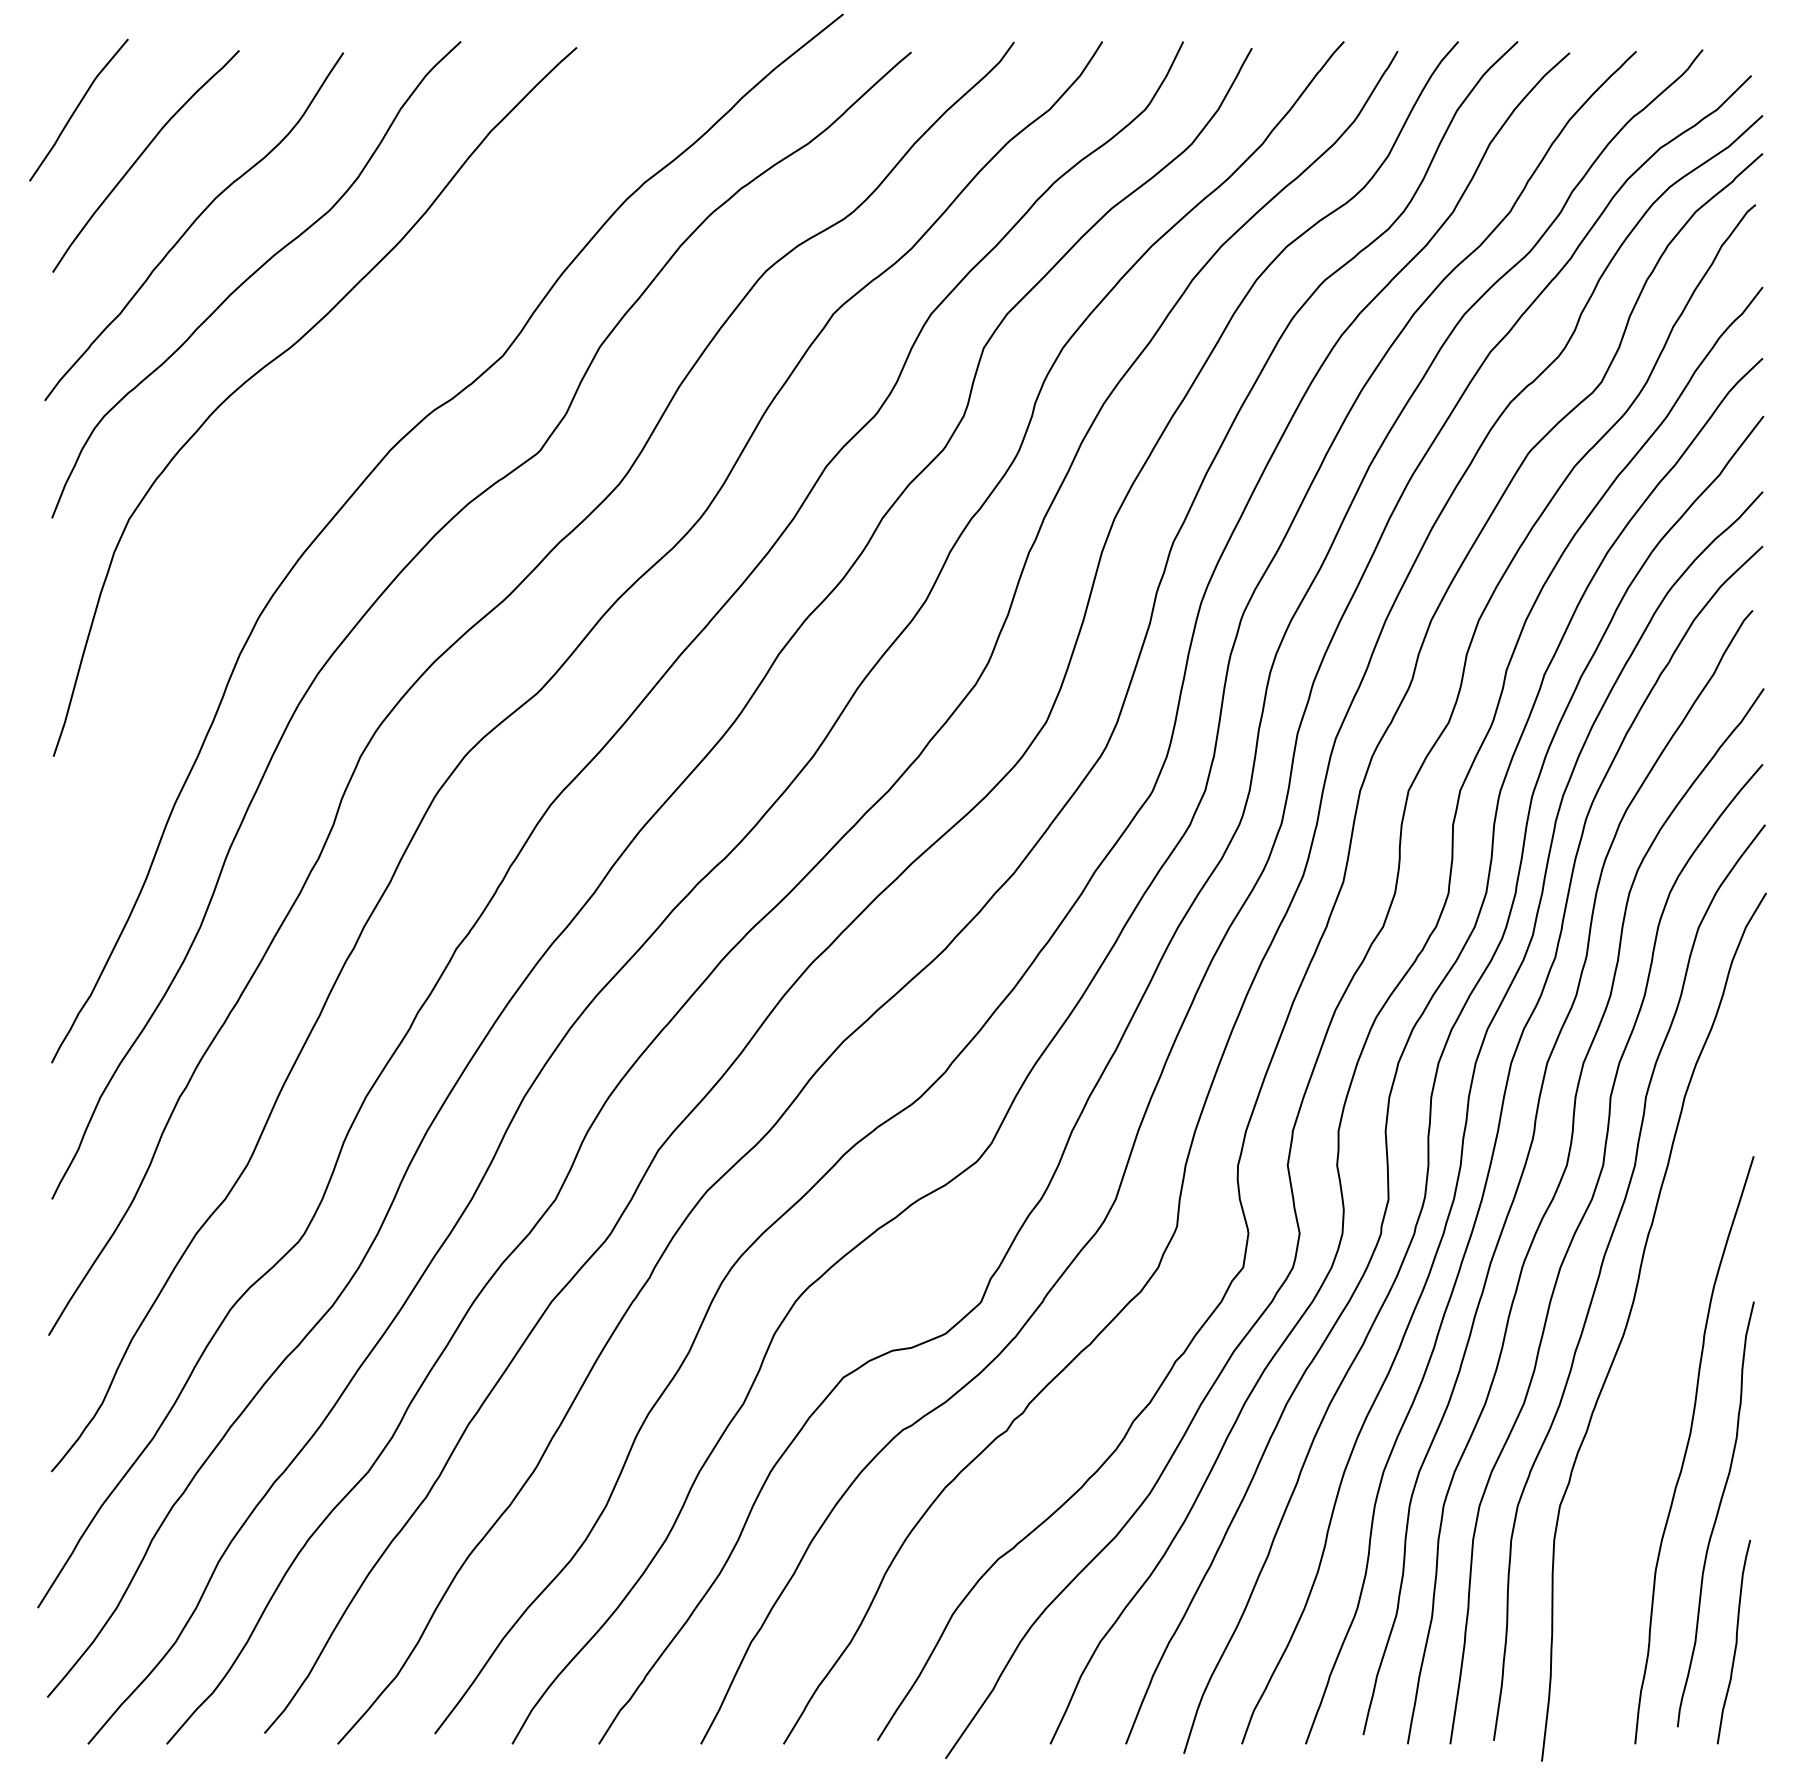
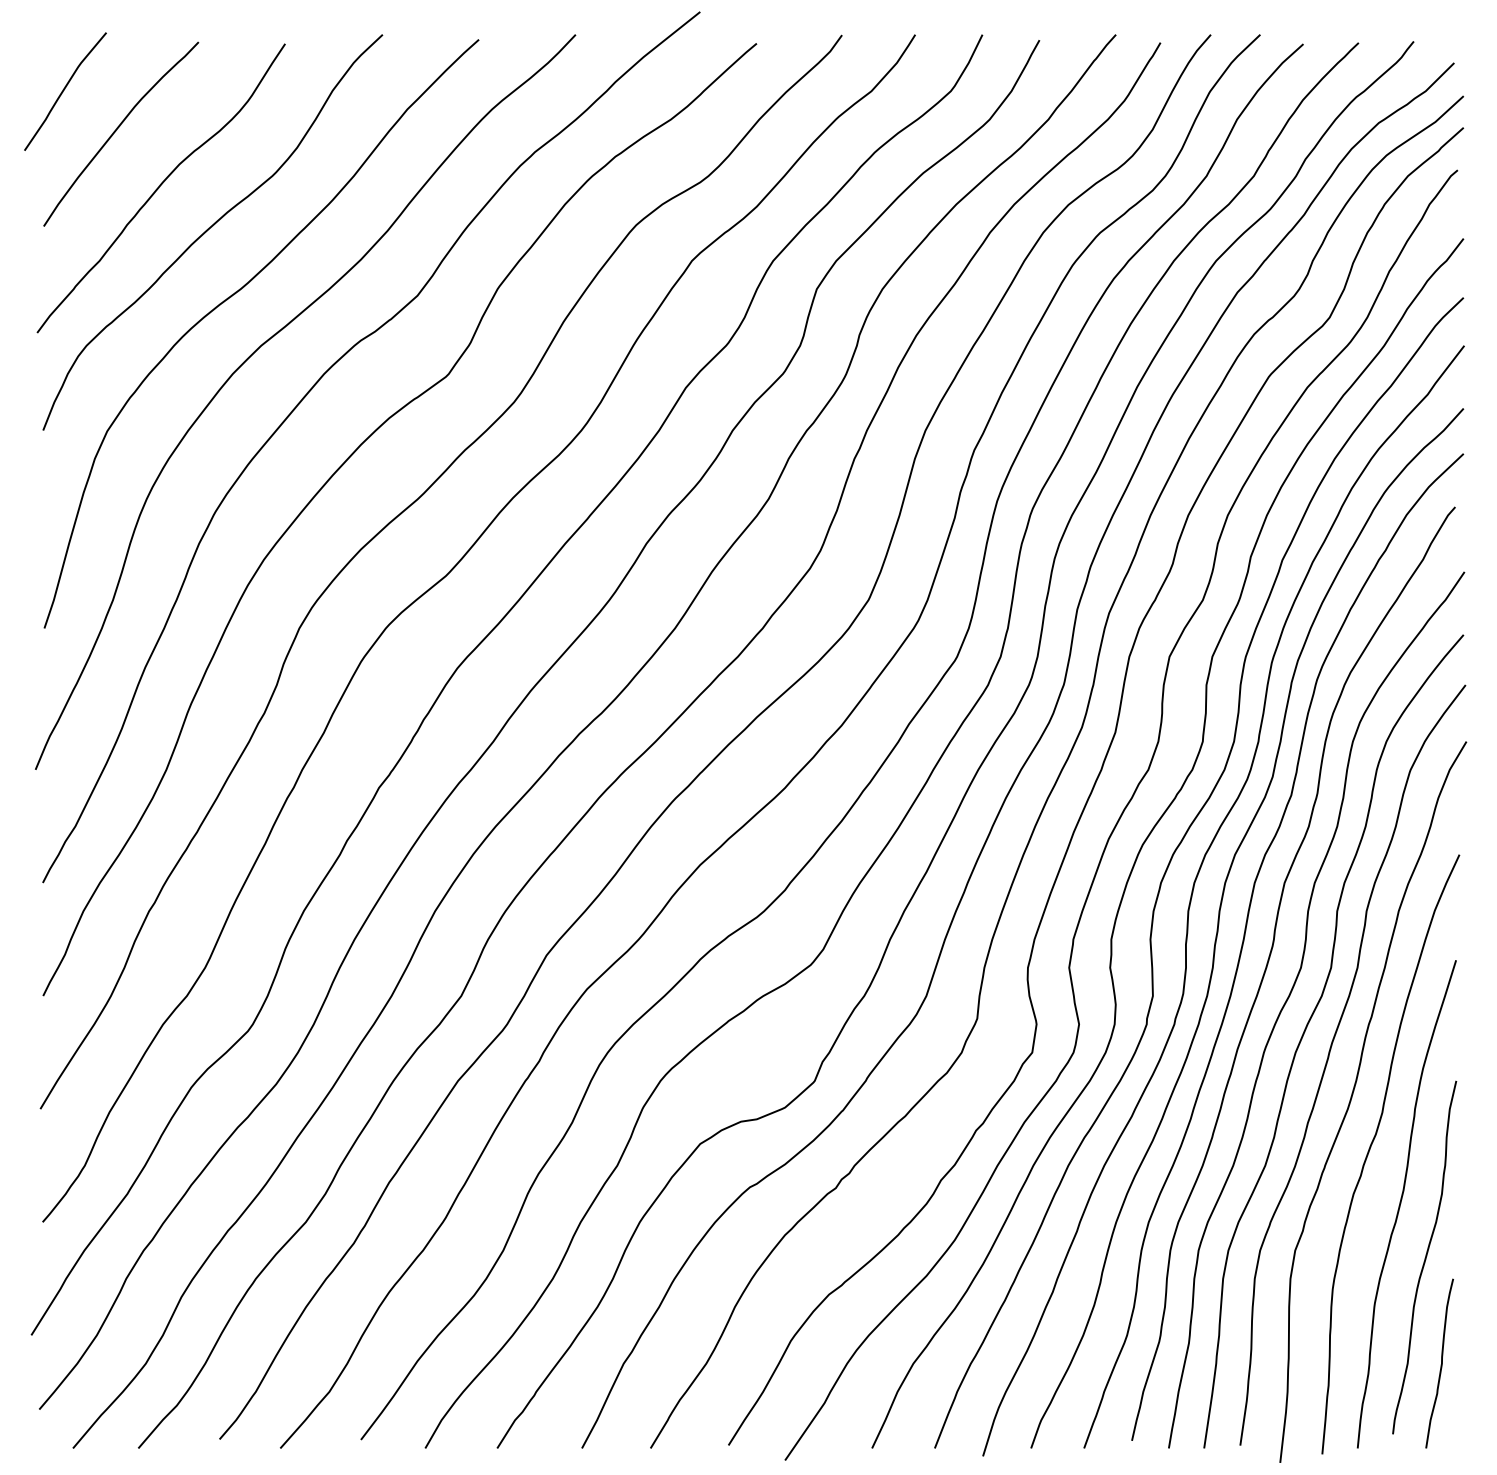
curve: (307, 424) -> (255, 352), added
curve: (1652, 1379) -> (1372, 1145), added

